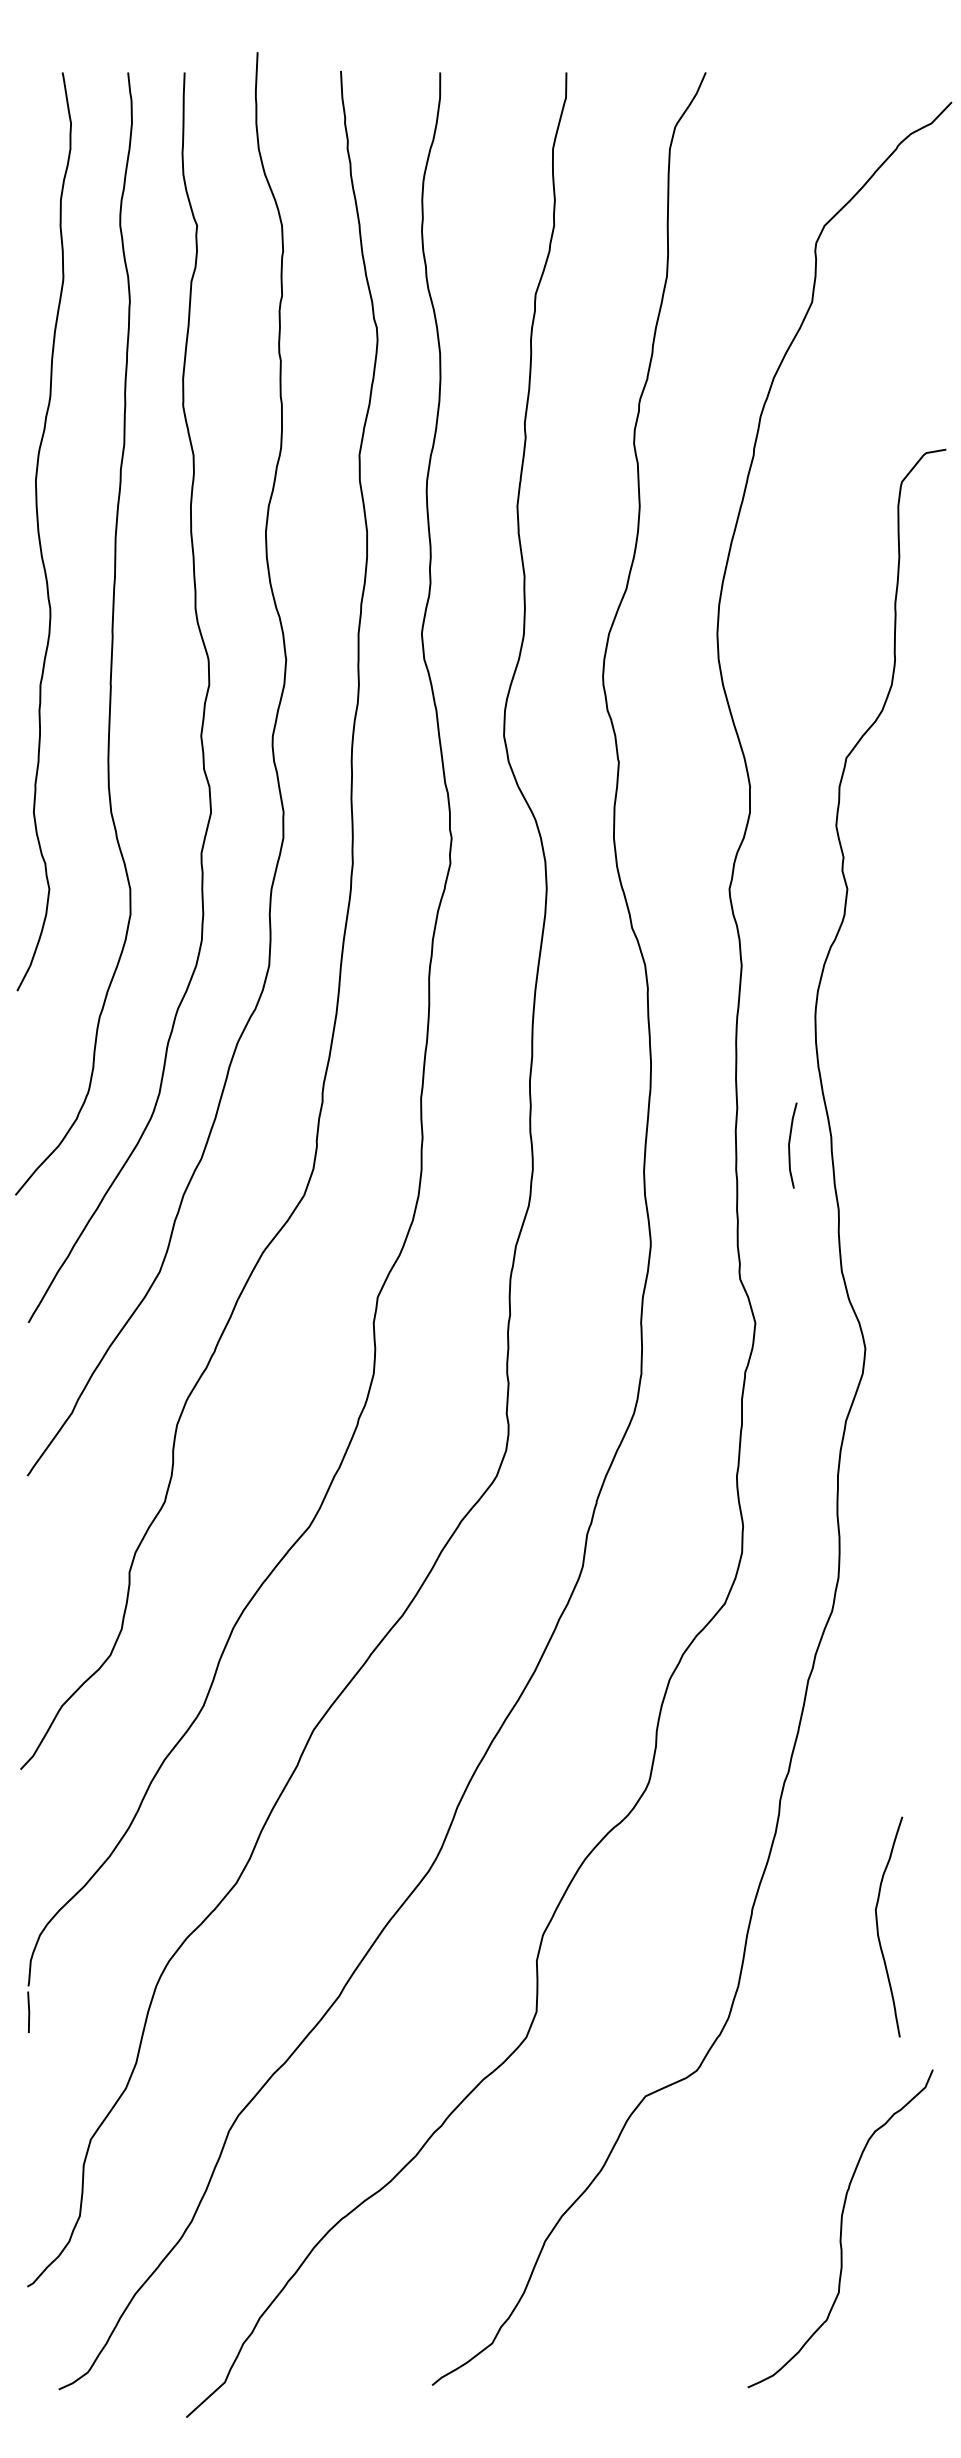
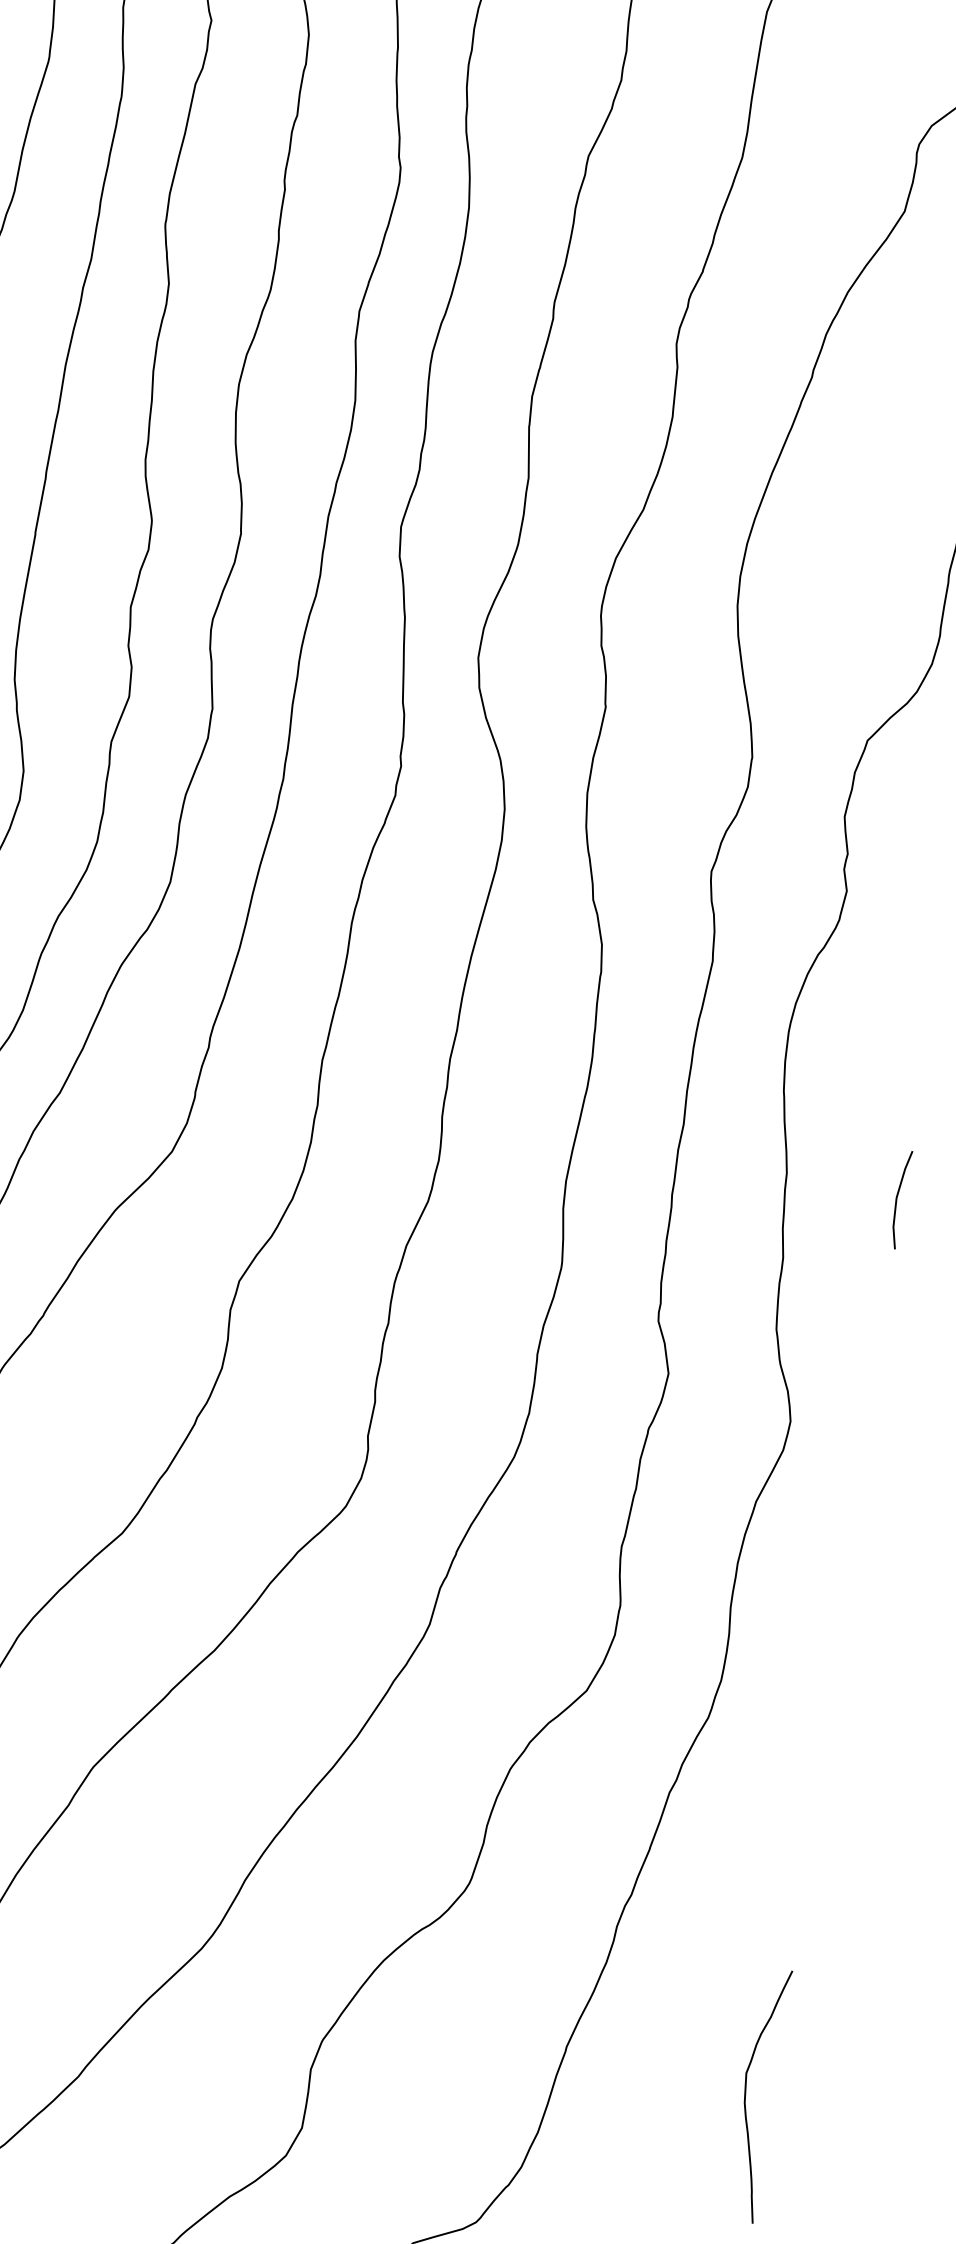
curve: (790, 1143) -> (898, 1196), moved
curve: (878, 1926) -> (746, 2092), moved

